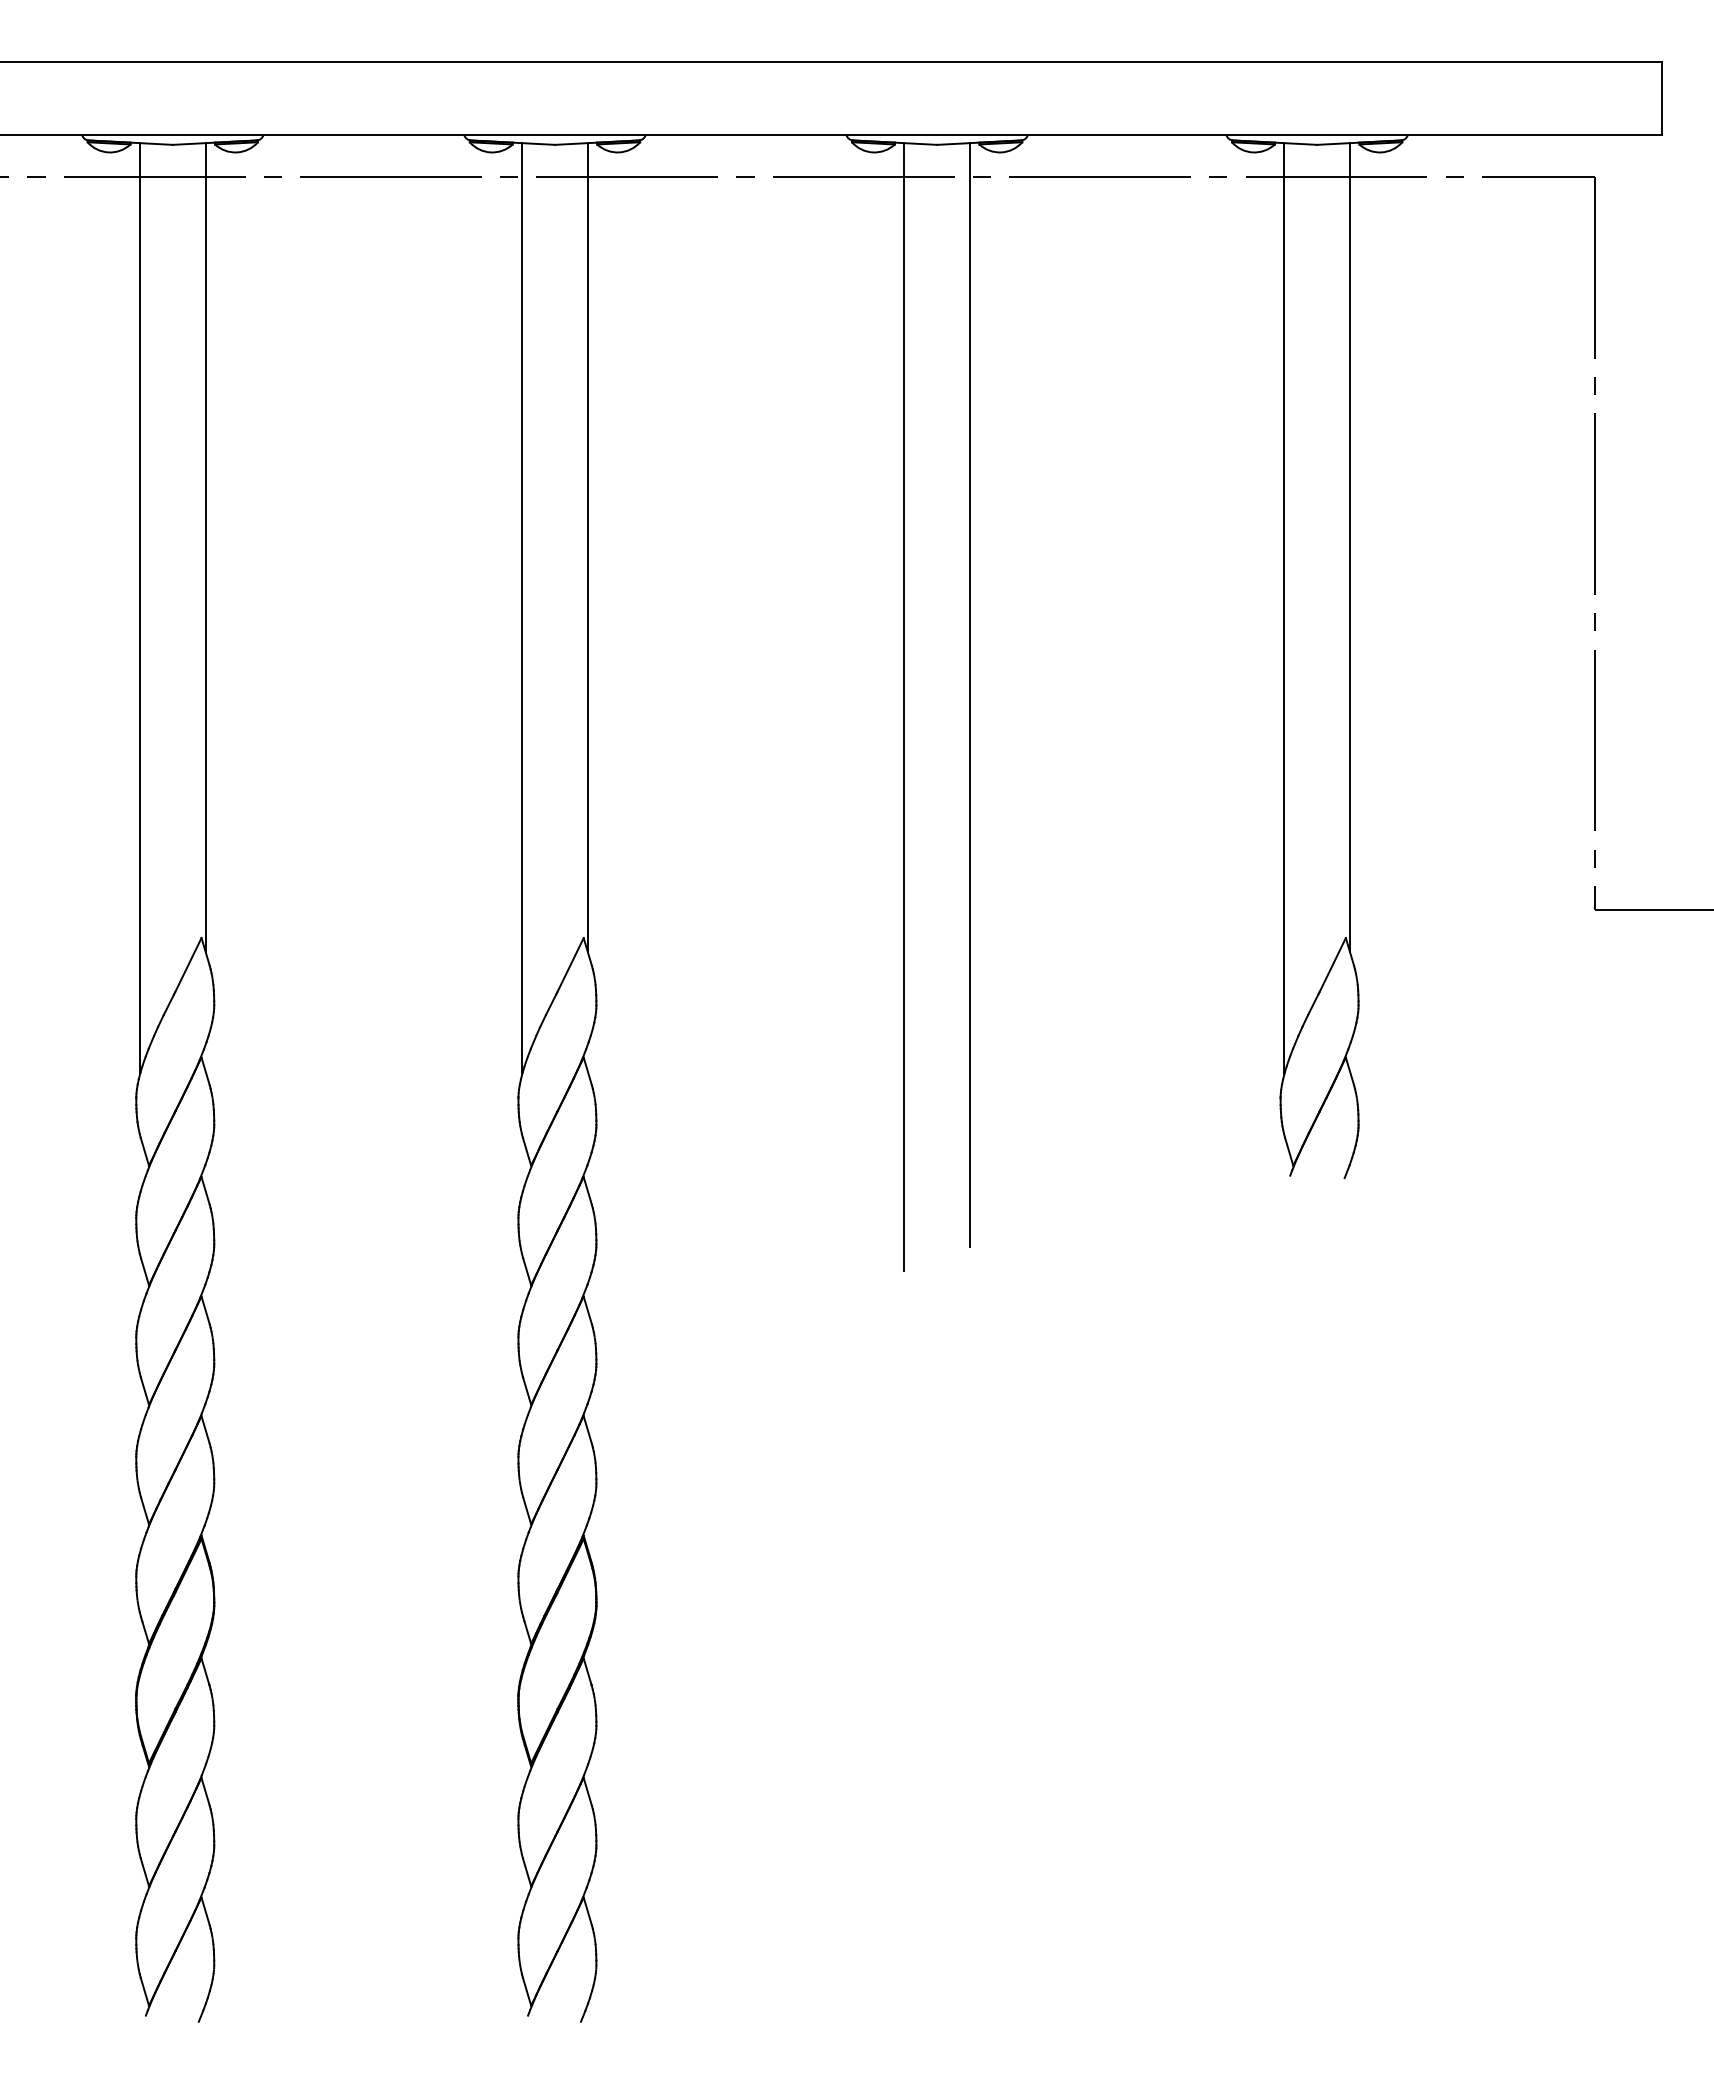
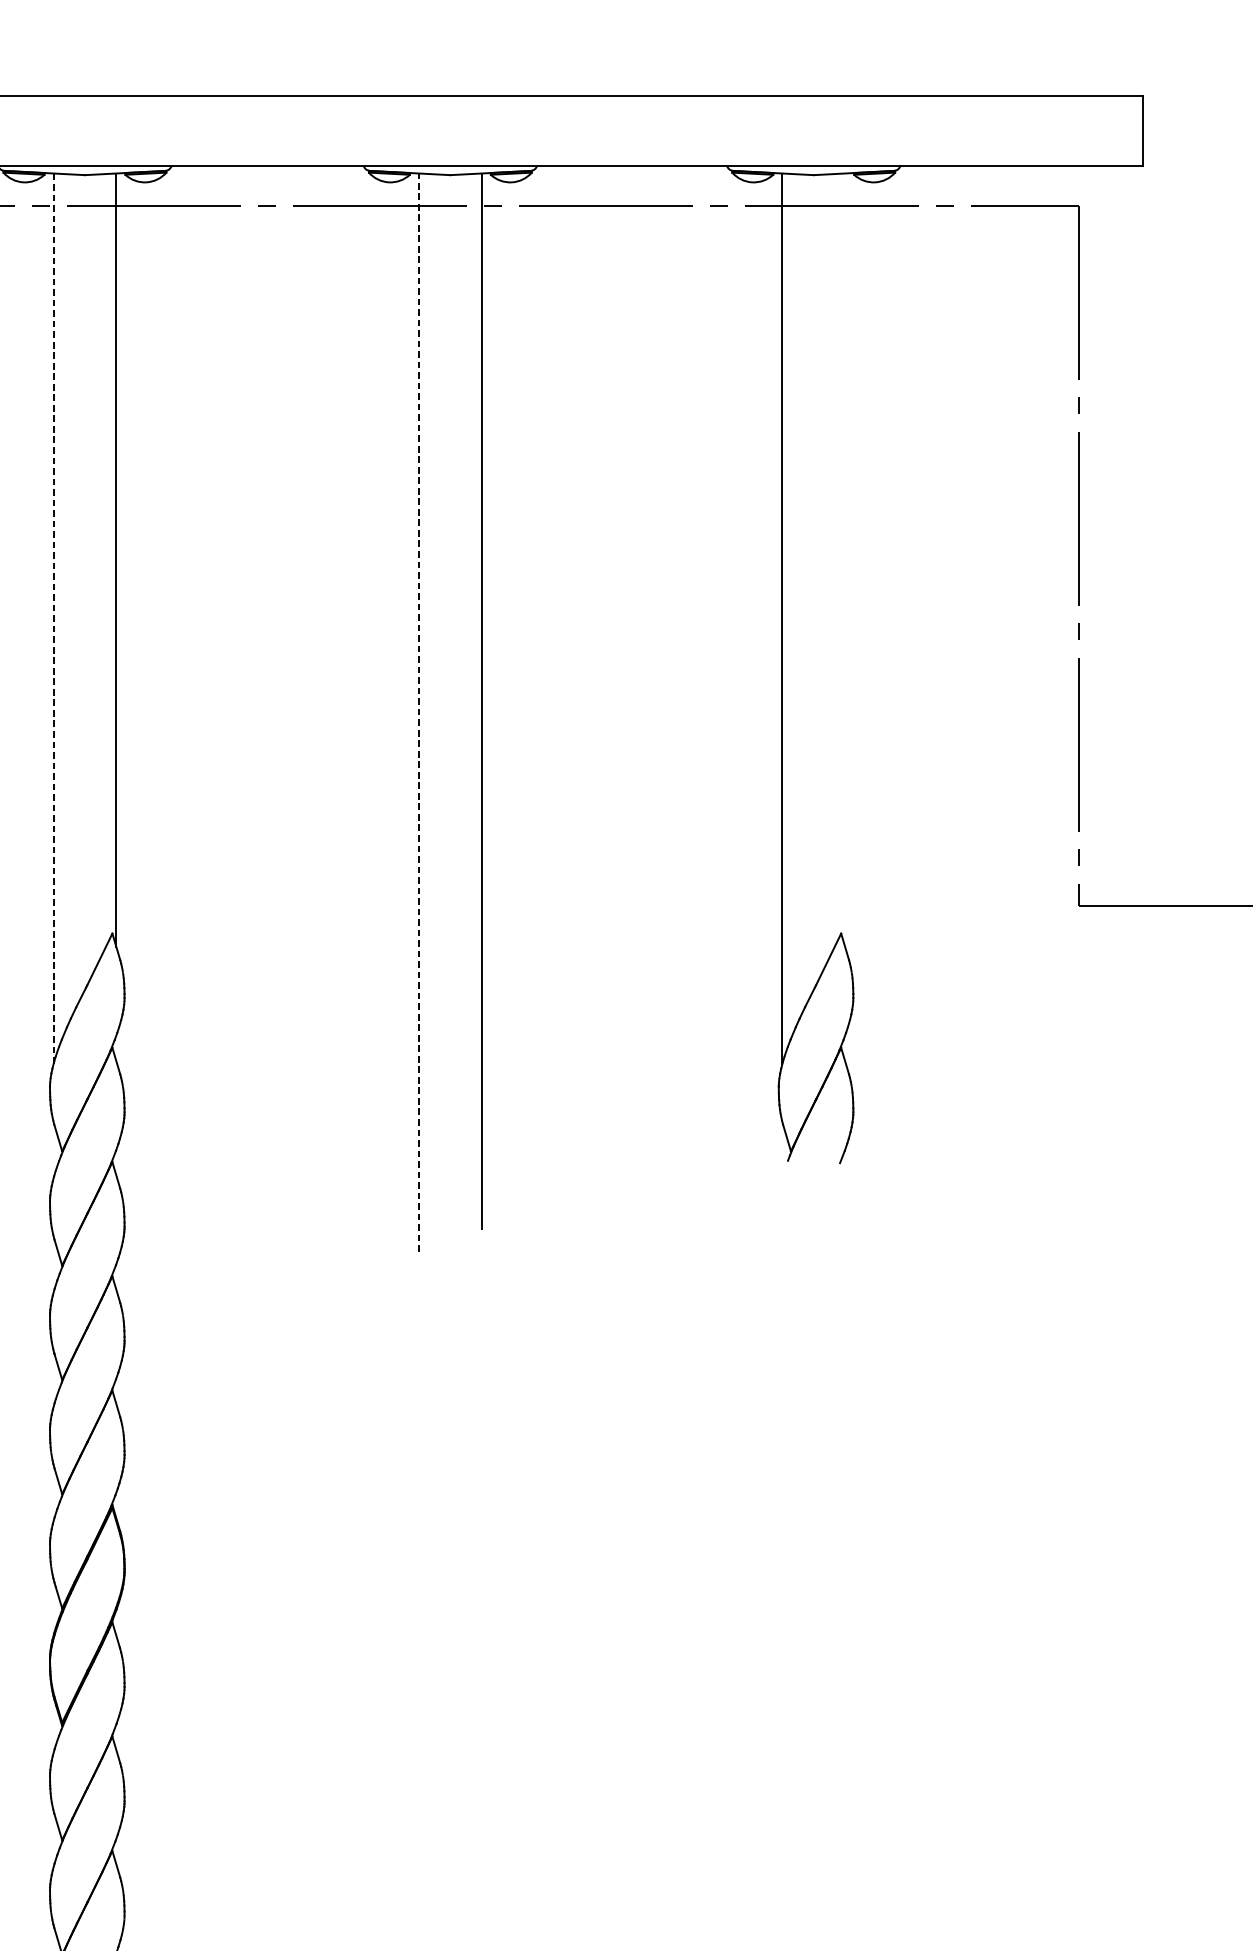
line: (1349, 547) -> (844, 560), removed
line: (522, 608) -> (53, 618), solid -> dashed
line: (904, 707) -> (419, 713), solid -> dashed

